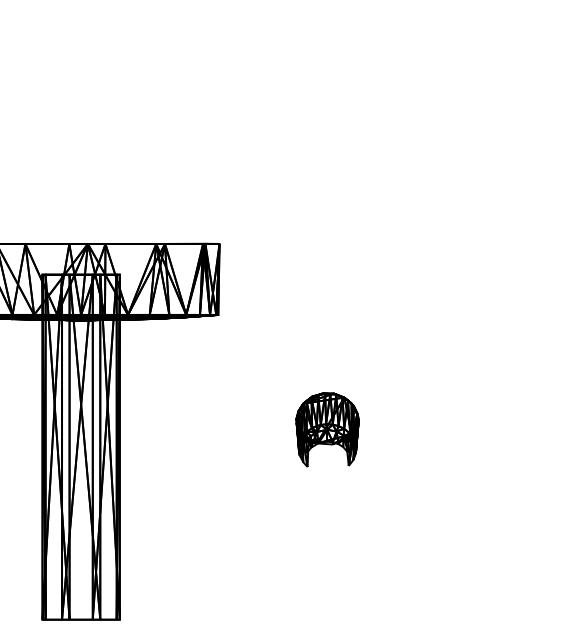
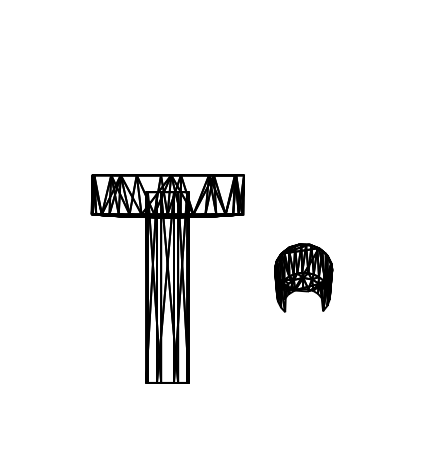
part: (327, 428) -> (303, 277), size x1.67

